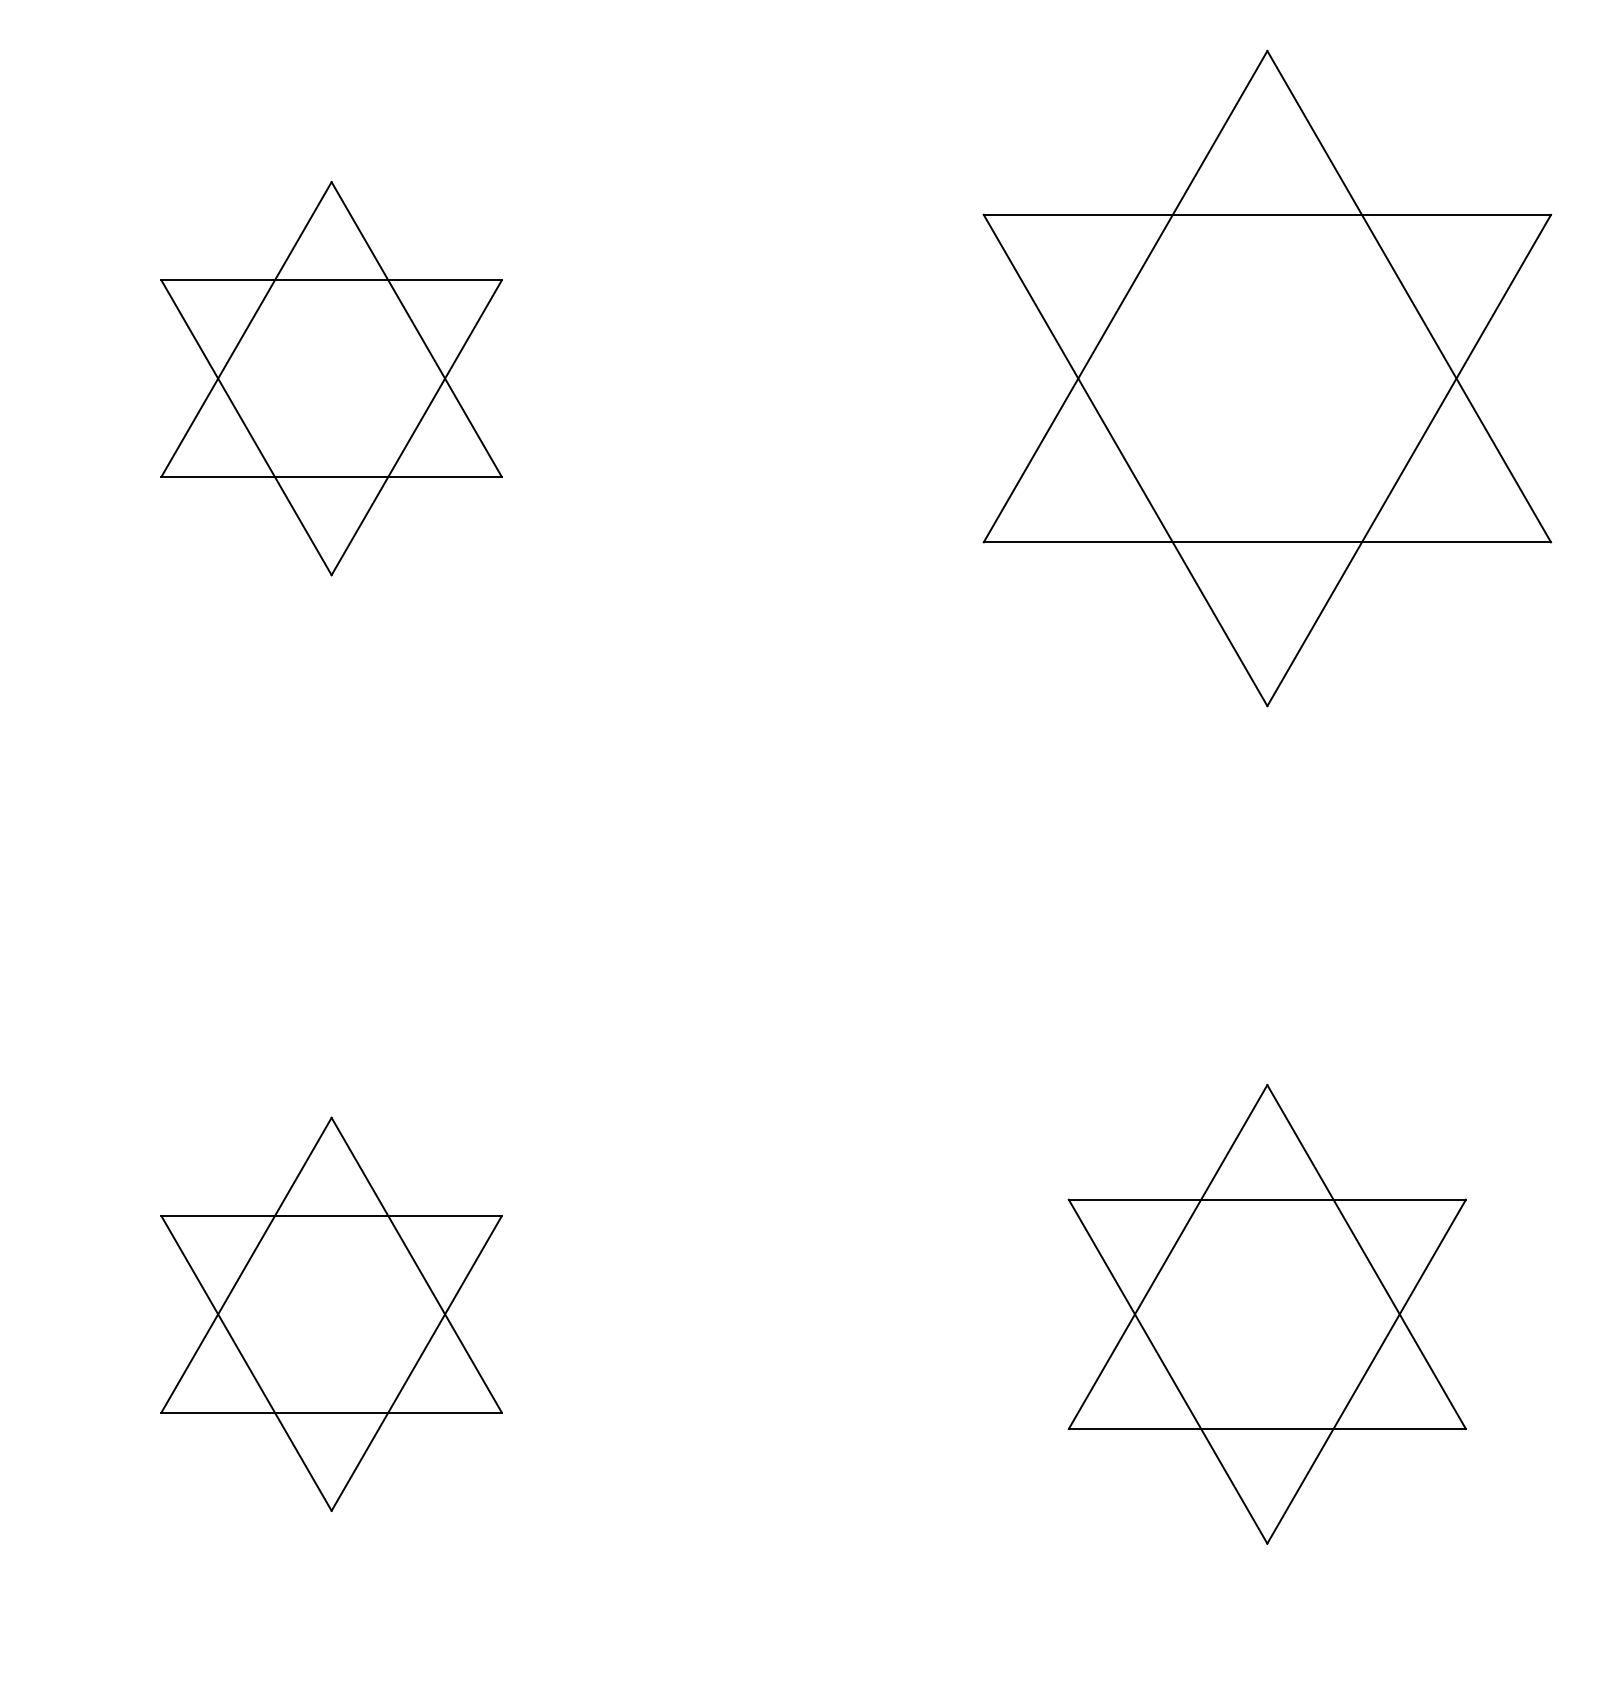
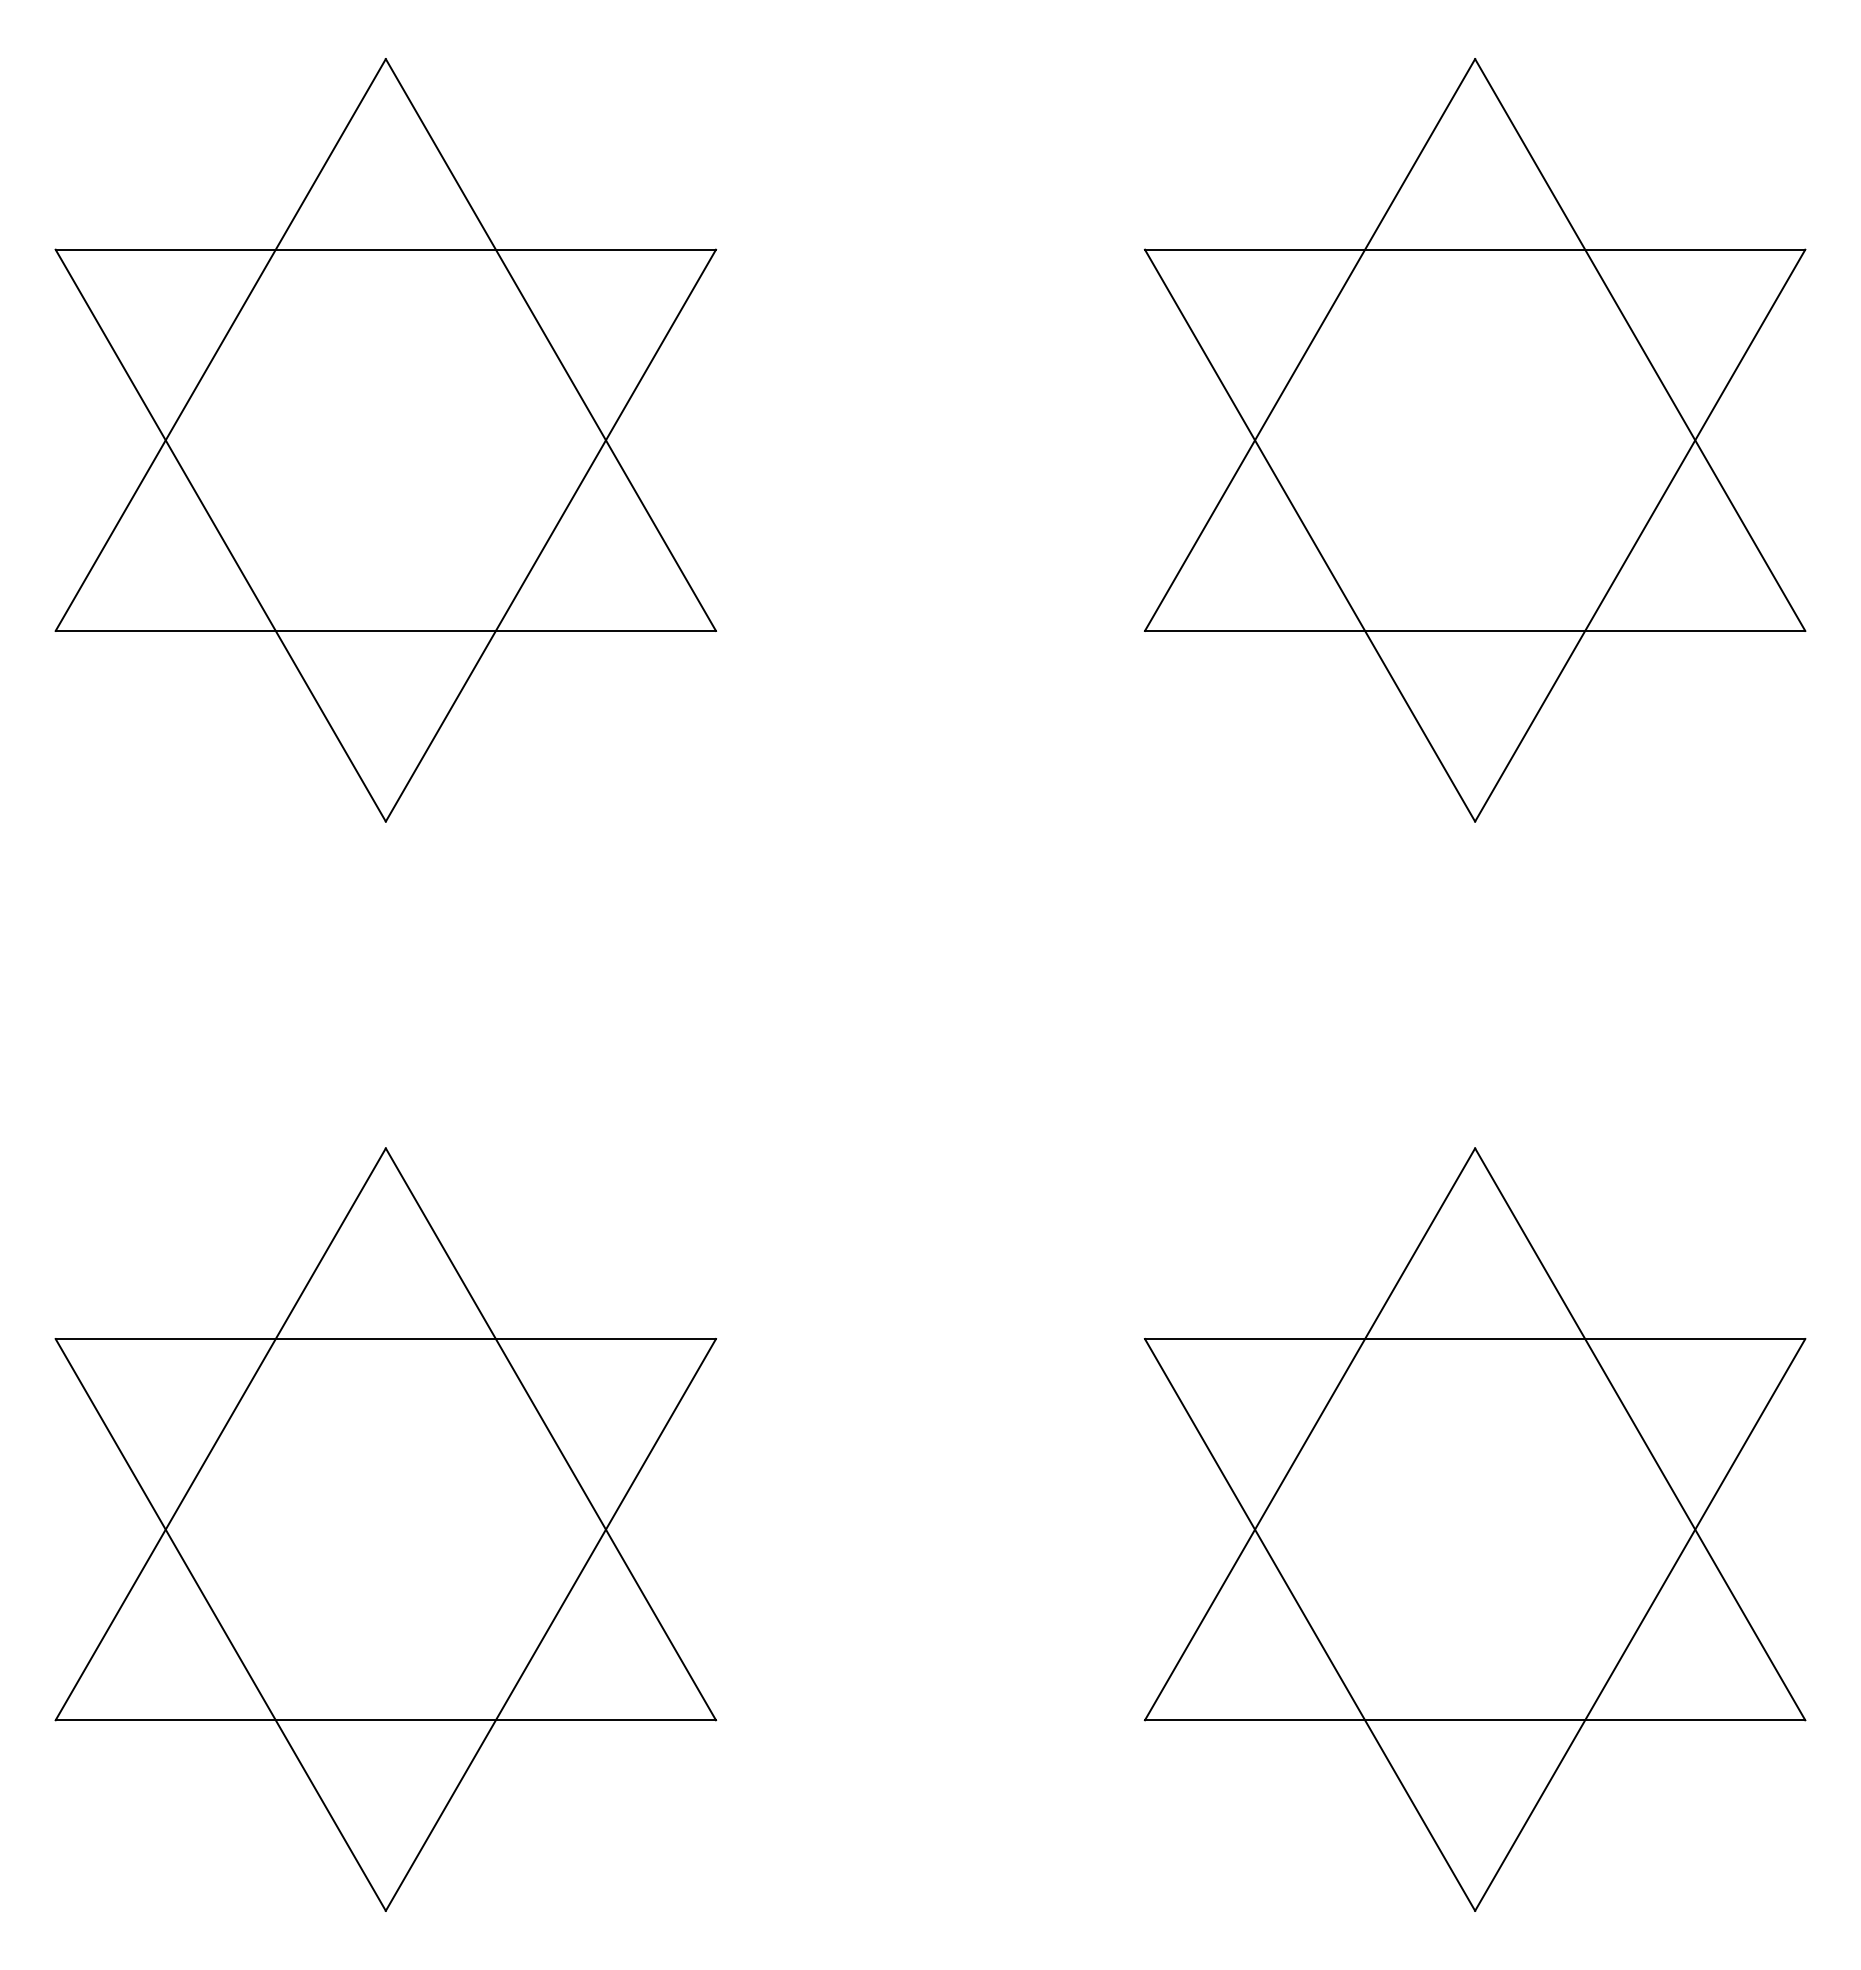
part: (331, 378) -> (385, 440), size x1.67
part: (331, 1314) -> (385, 1529), size x1.67
part: (1266, 1314) -> (1474, 1529), size x1.43

